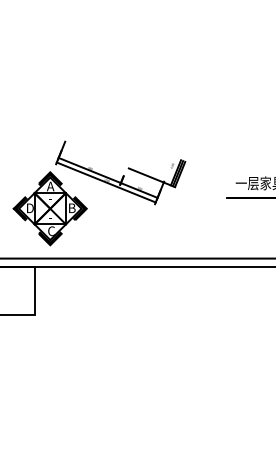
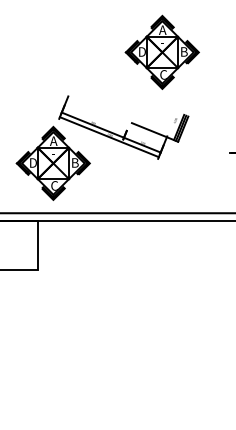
part: (158, 97) -> (161, 52), added

